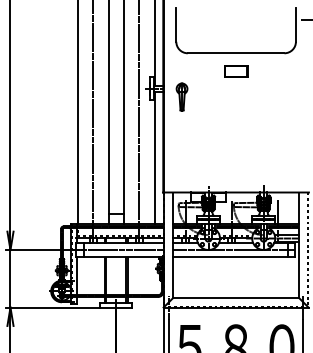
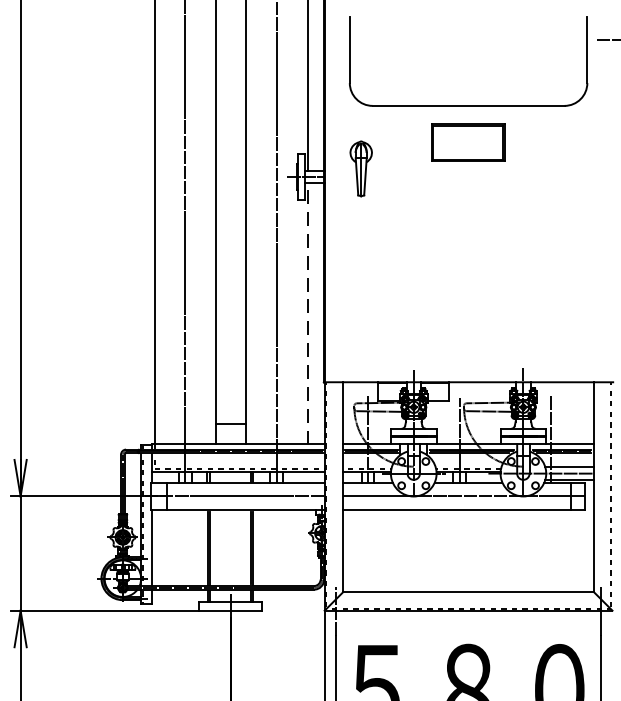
part: (236, 71) -> (469, 142), size x1.6
part: (181, 96) -> (360, 167), moved
line: (155, 157) -> (308, 312), solid -> dashed

